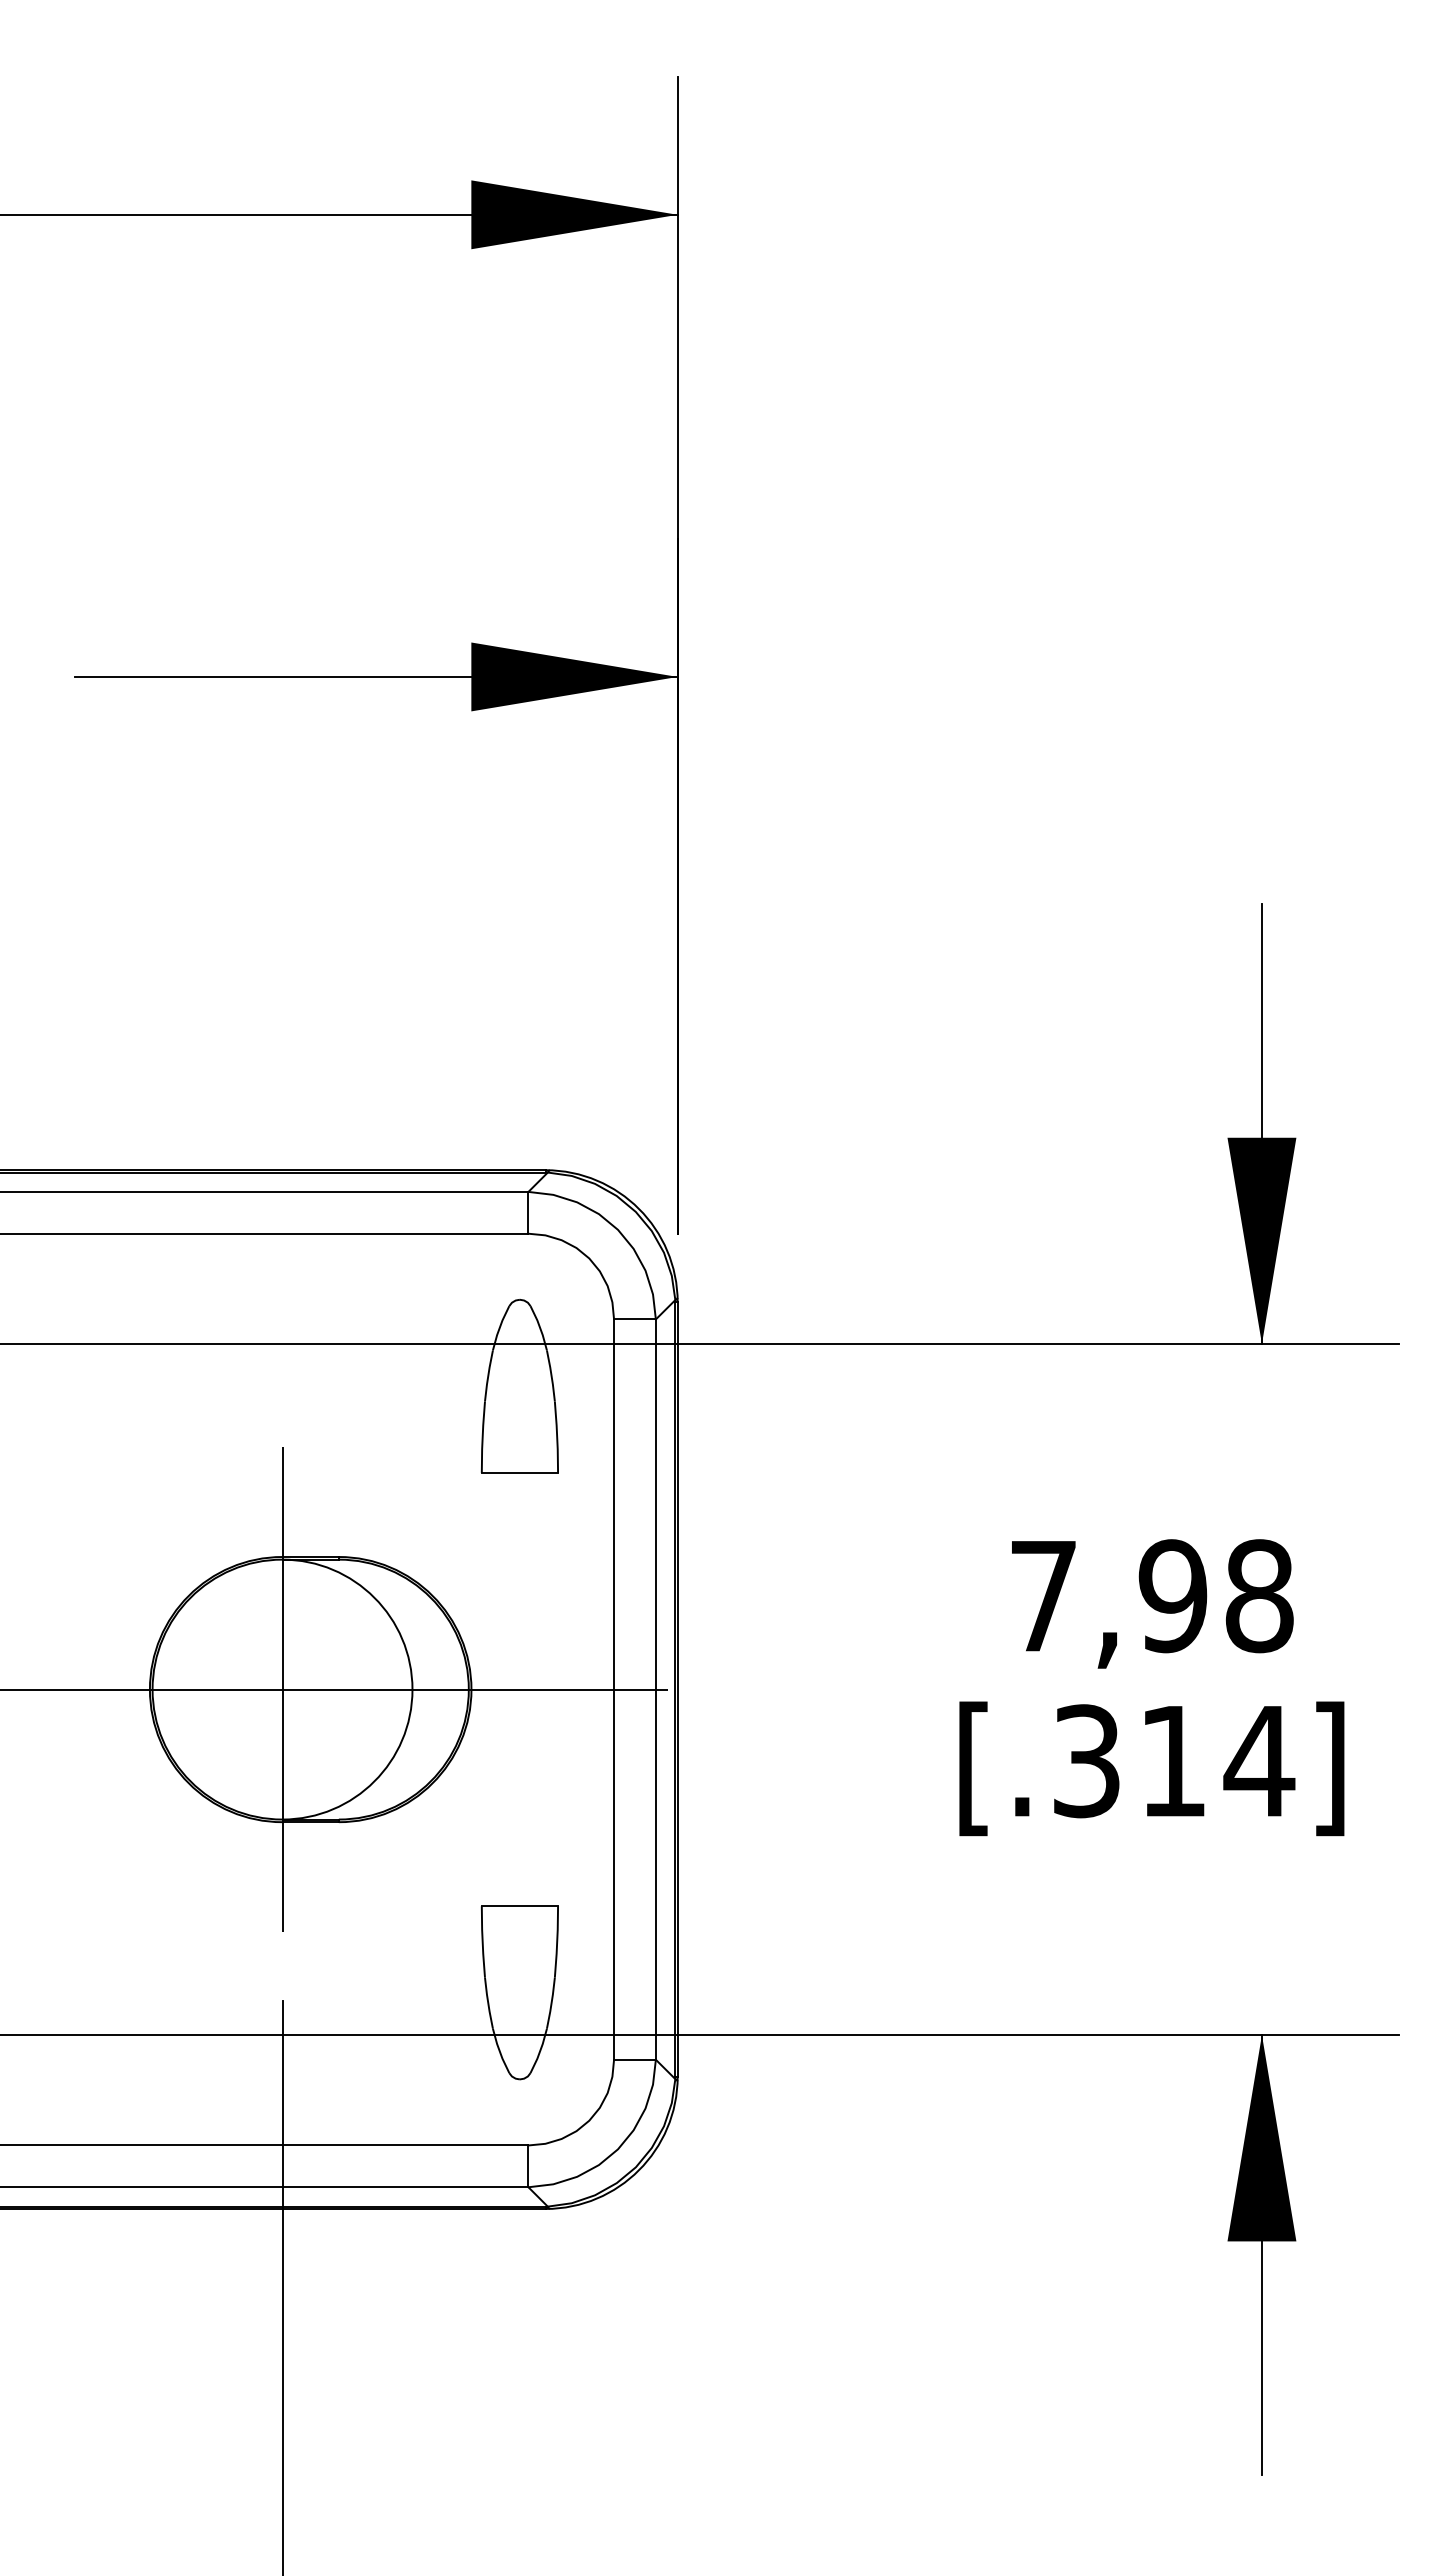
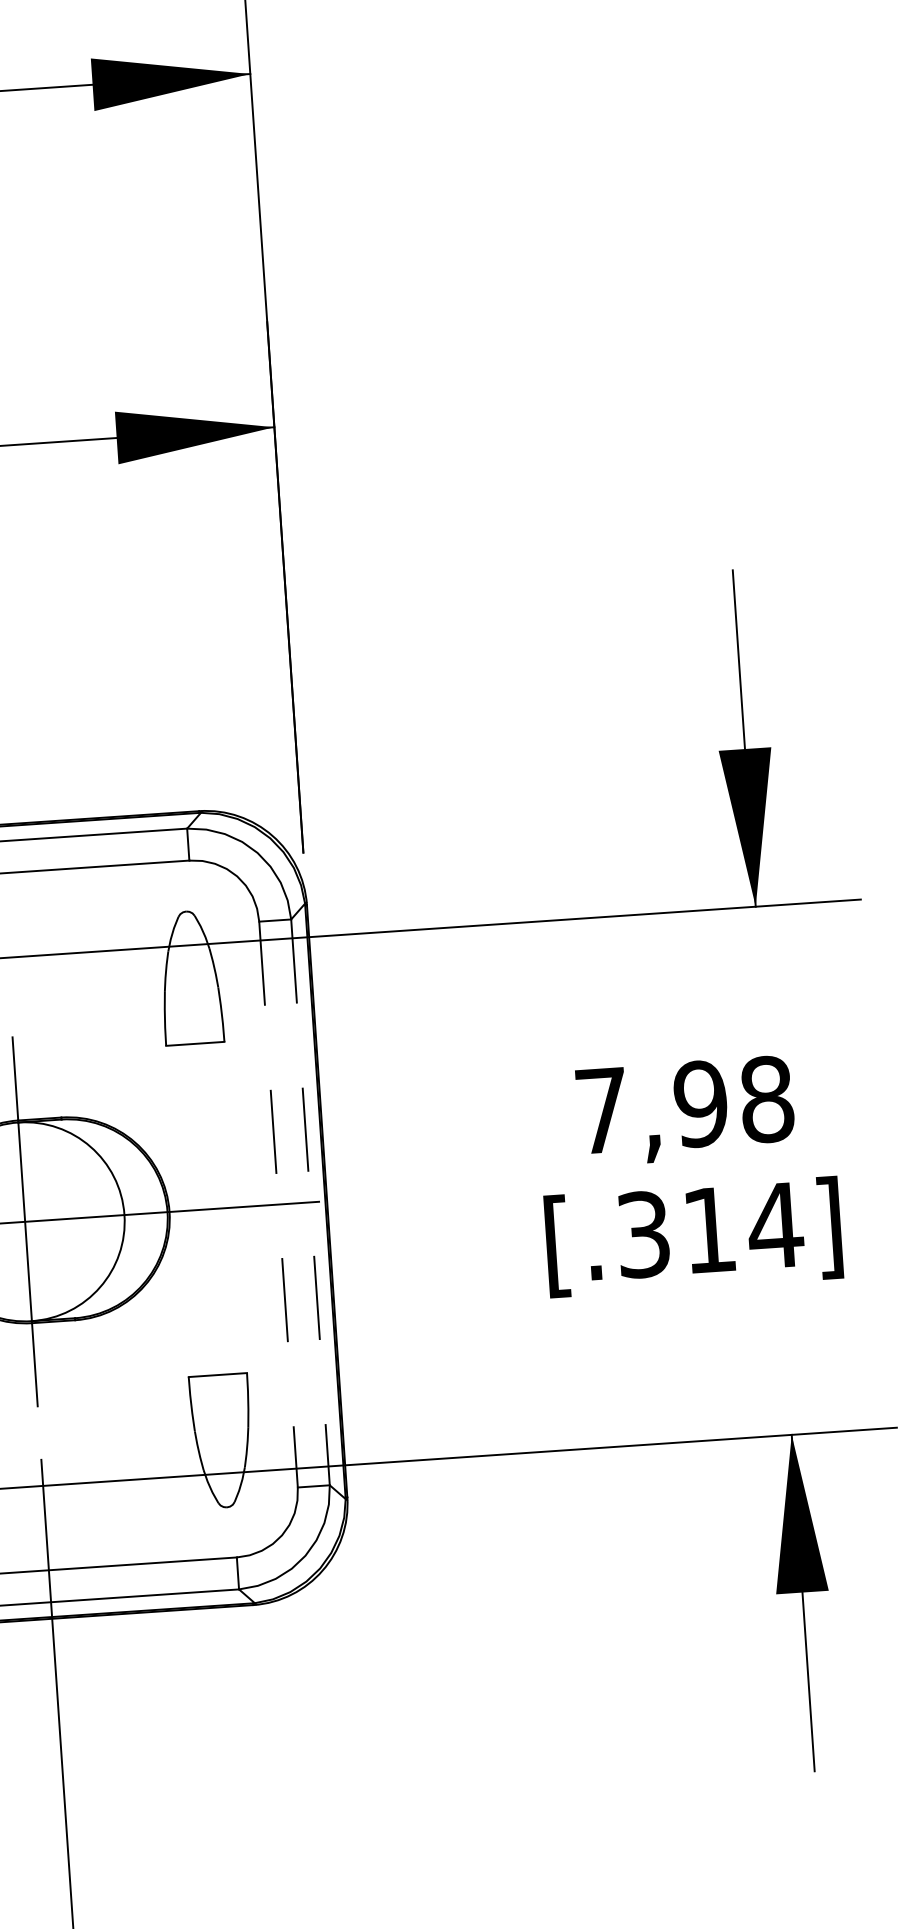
line: (614, 1690) -> (278, 1205), solid -> dashed
line: (655, 1690) -> (310, 1203), solid -> dashed

